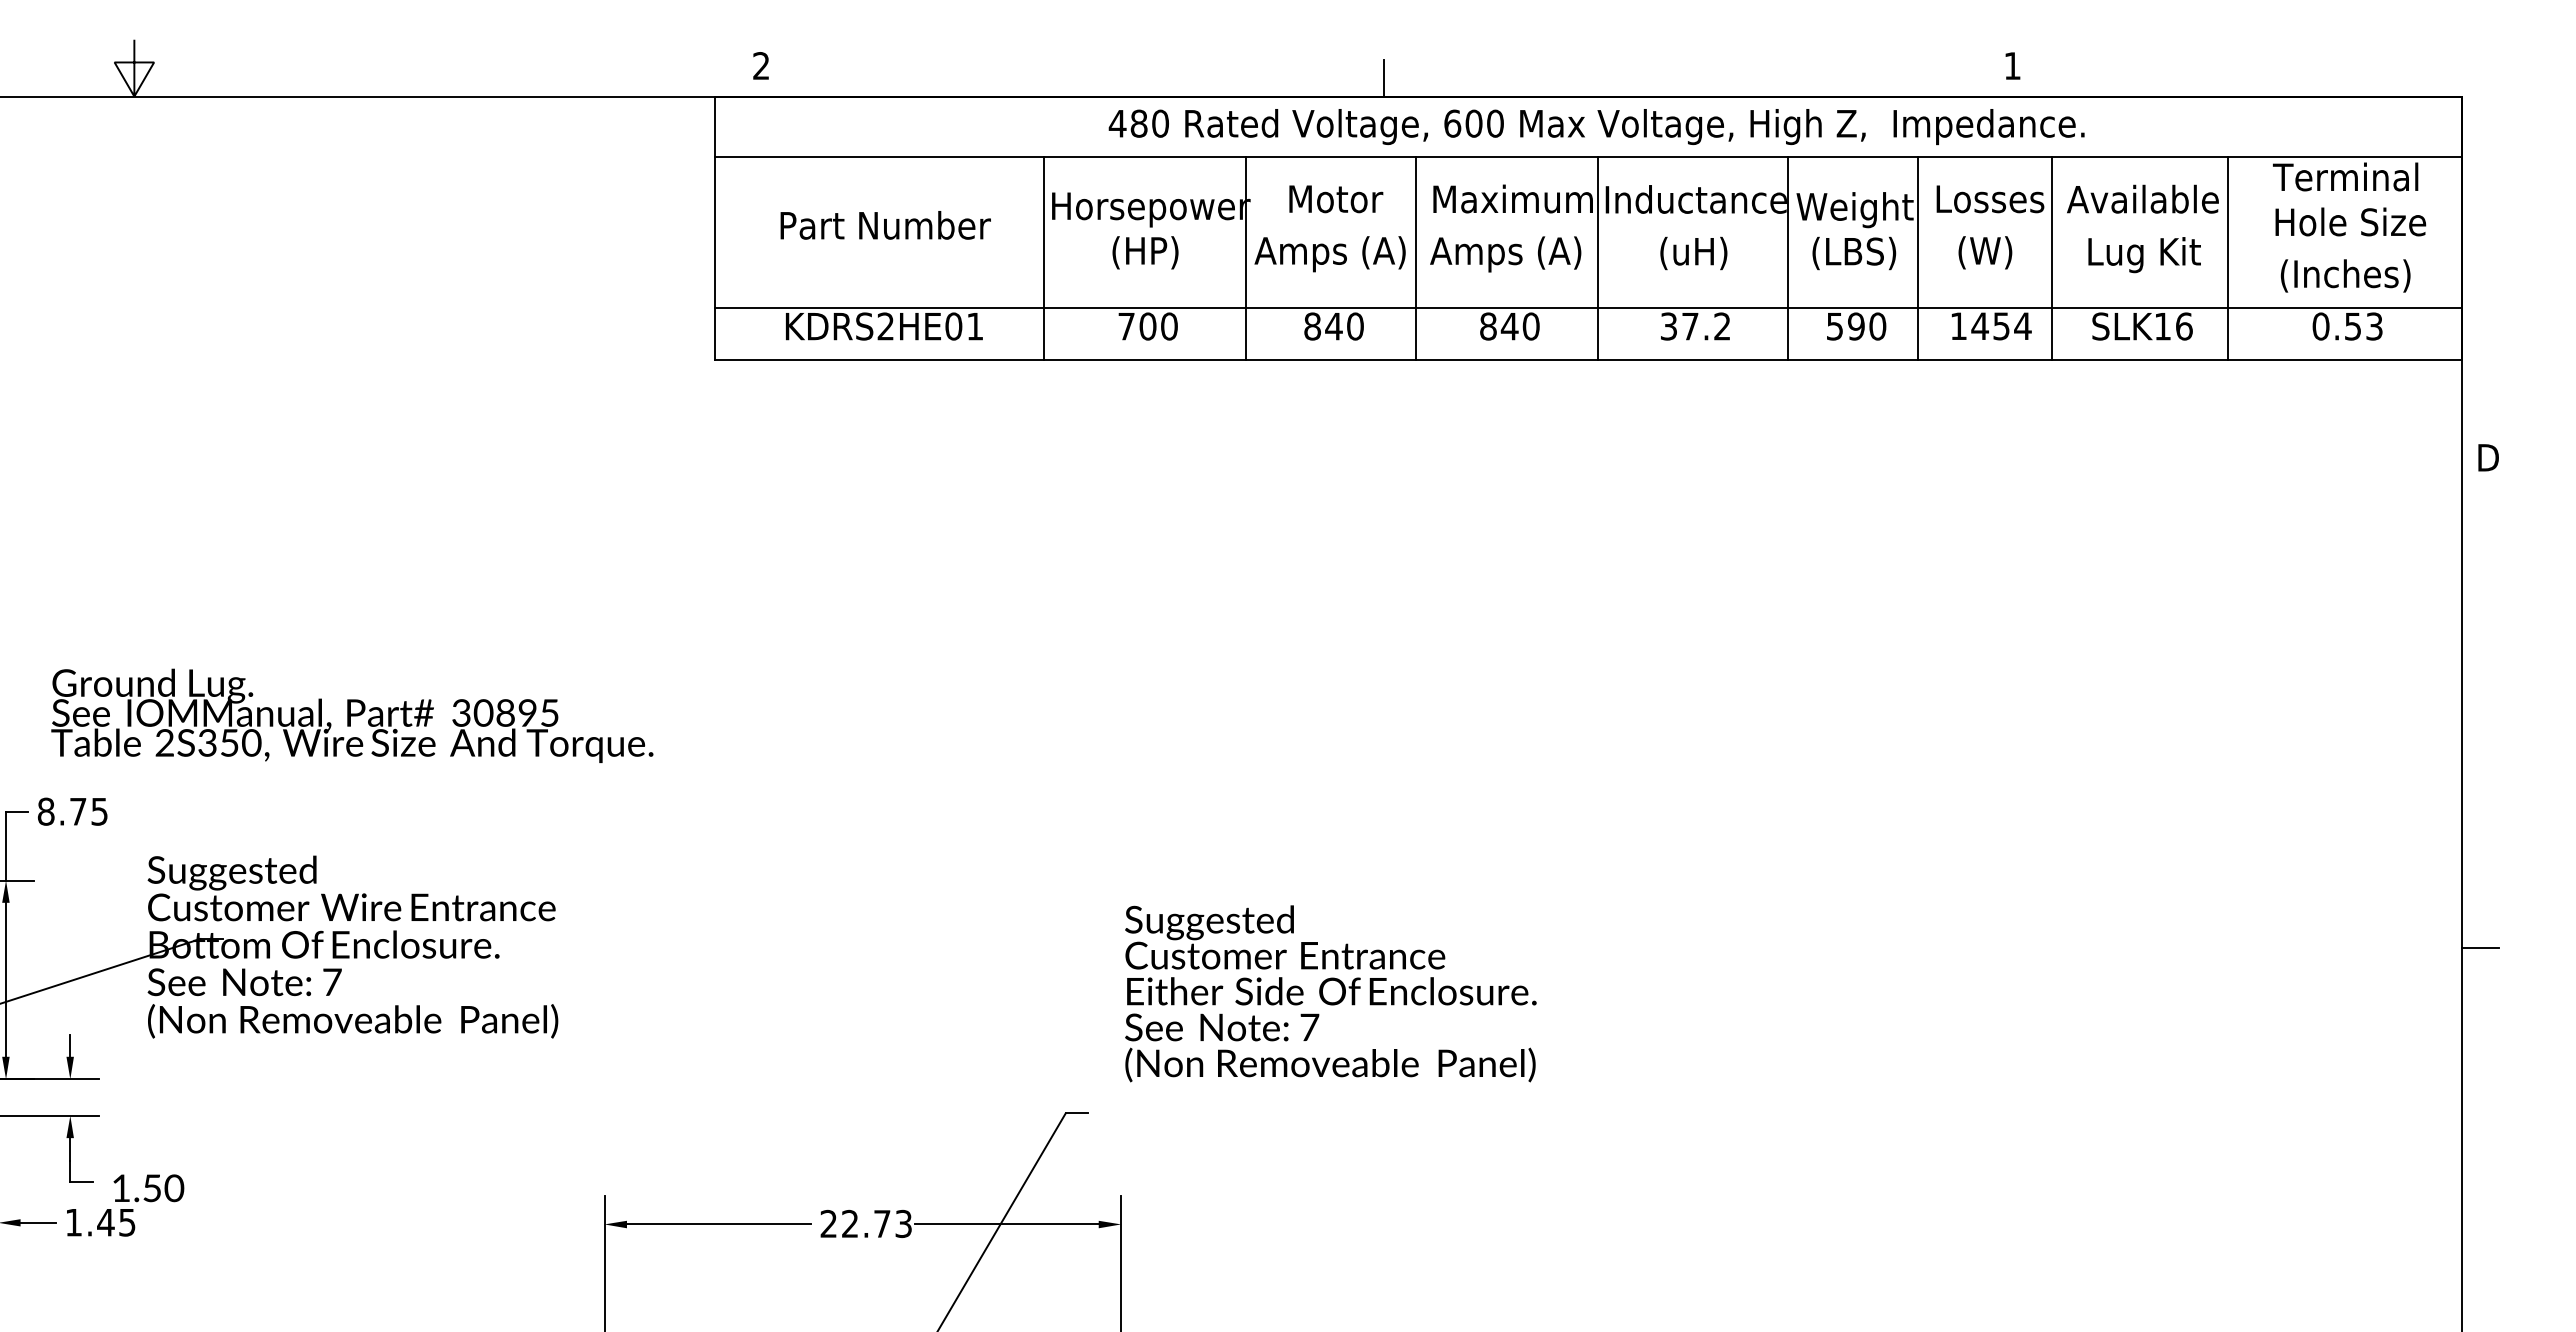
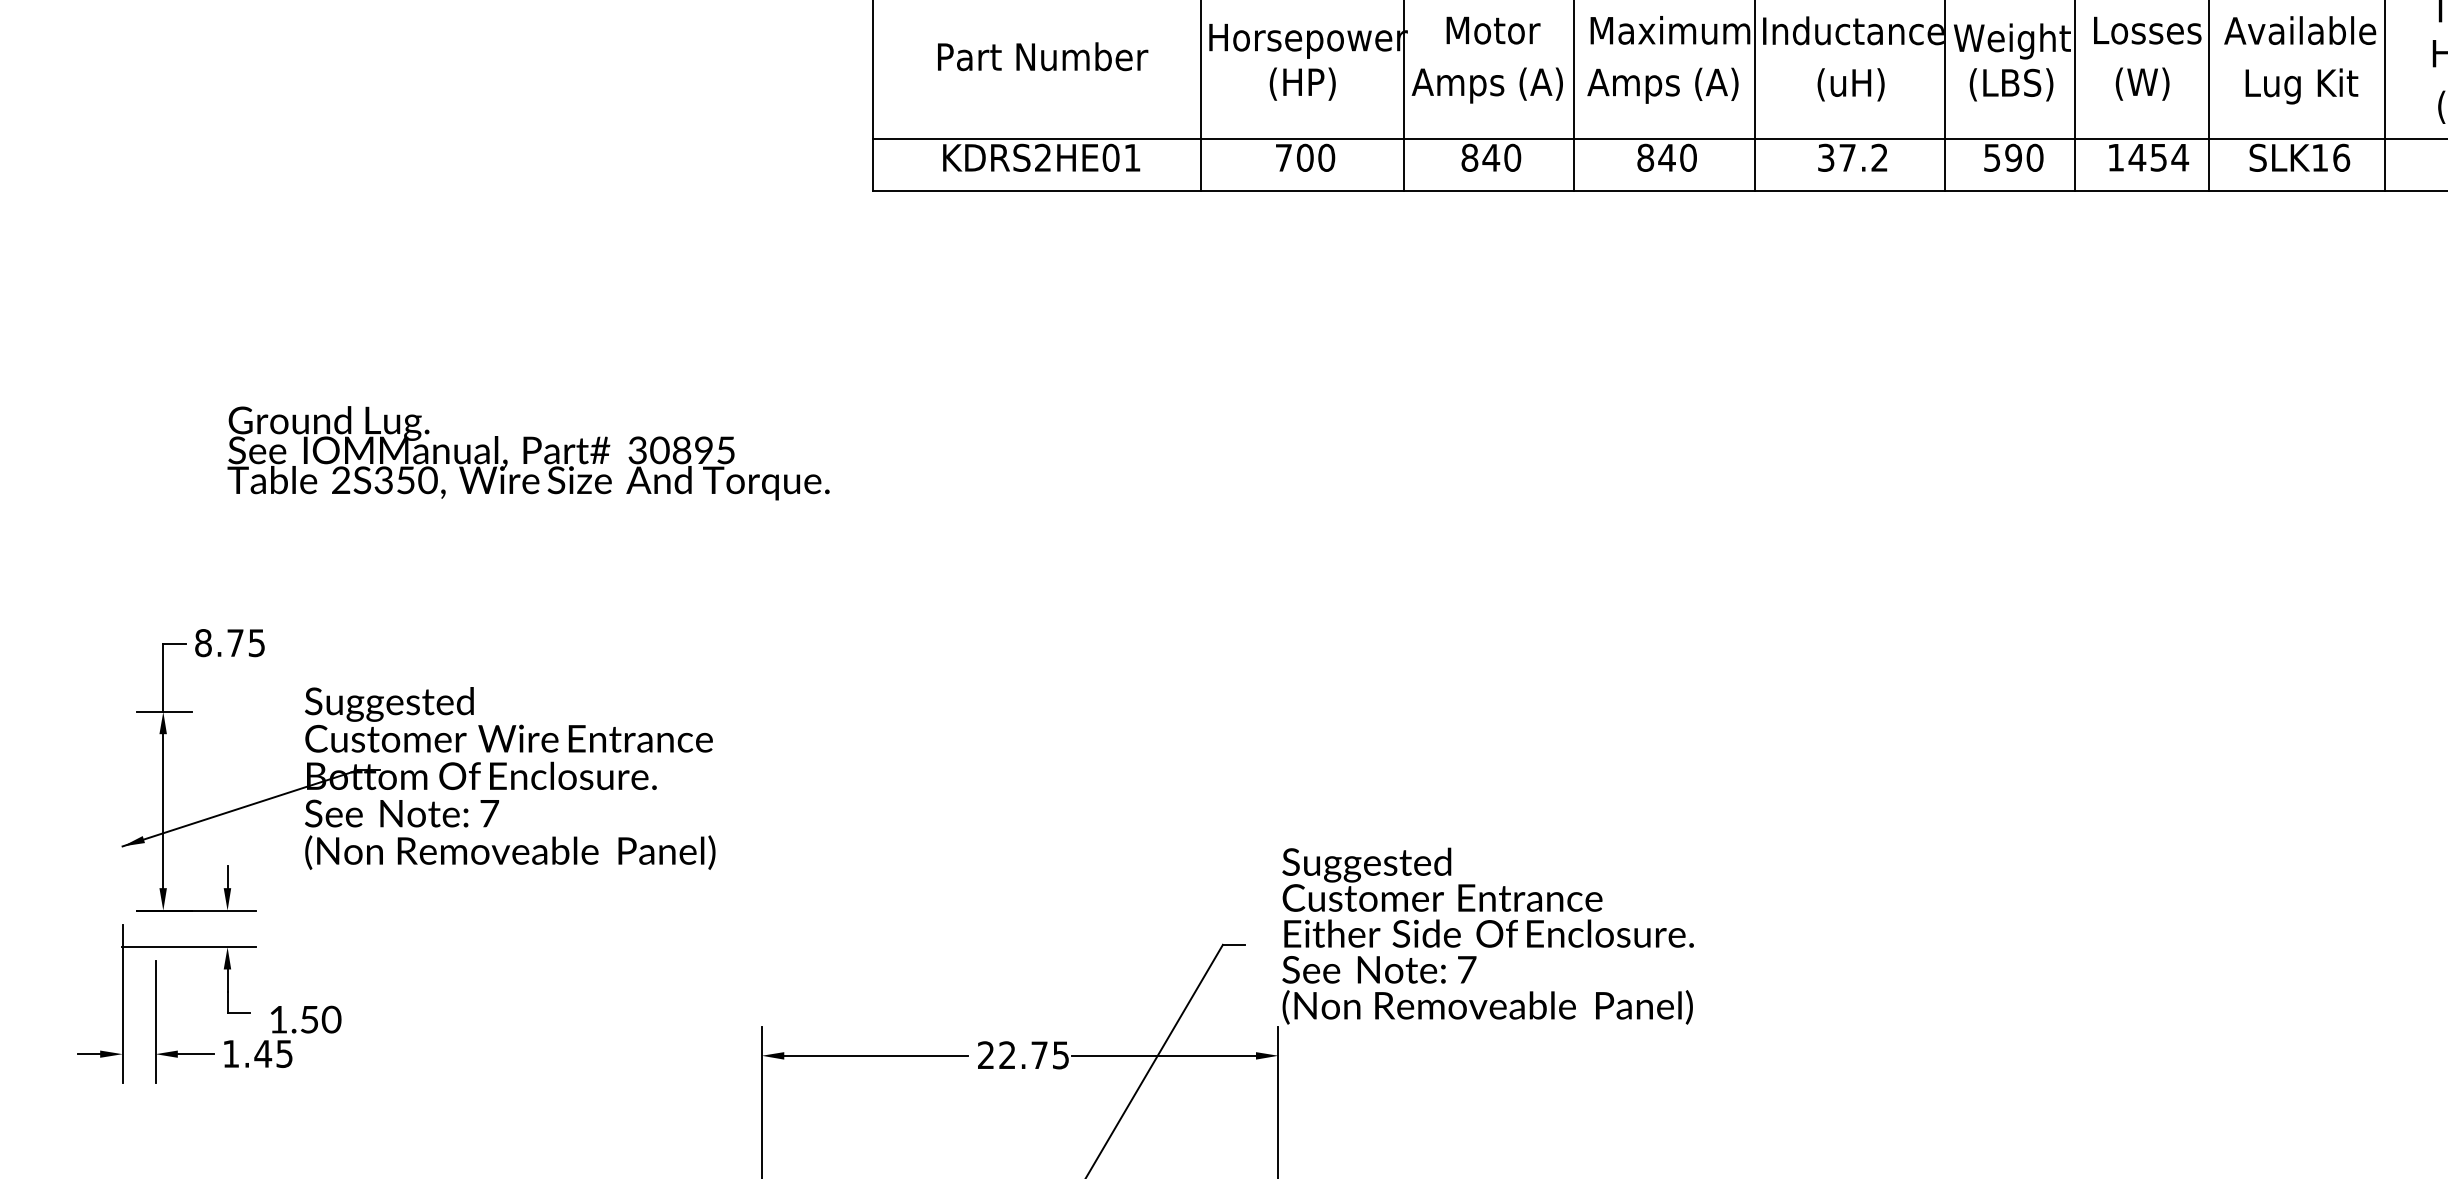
text: (352, 715) -> (528, 452), moved
text: (1330, 993) -> (1487, 935), moved
text: (903, 1223) -> (1060, 1054), 22.73 -> 22.75

